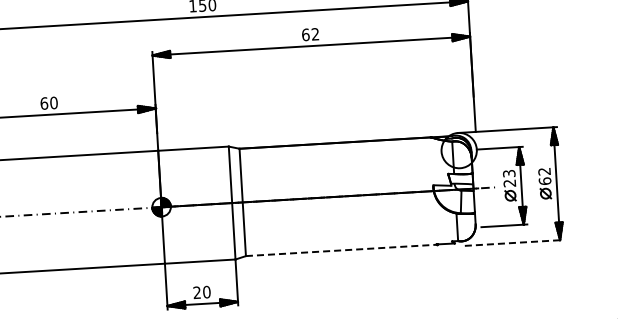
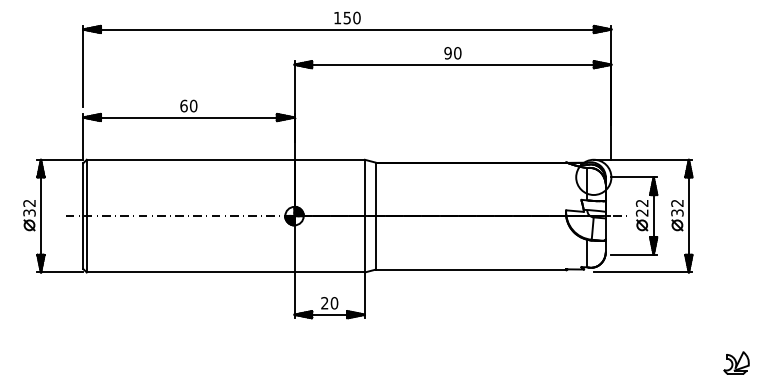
text: (310, 34) -> (452, 53), 62 -> 90
text: (509, 172) -> (642, 202), 23 -> 22
text: (545, 180) -> (677, 212), 62 -> 32
line: (514, 242) -> (643, 272), dashed -> solid
line: (342, 250) -> (471, 269), dashed -> solid

